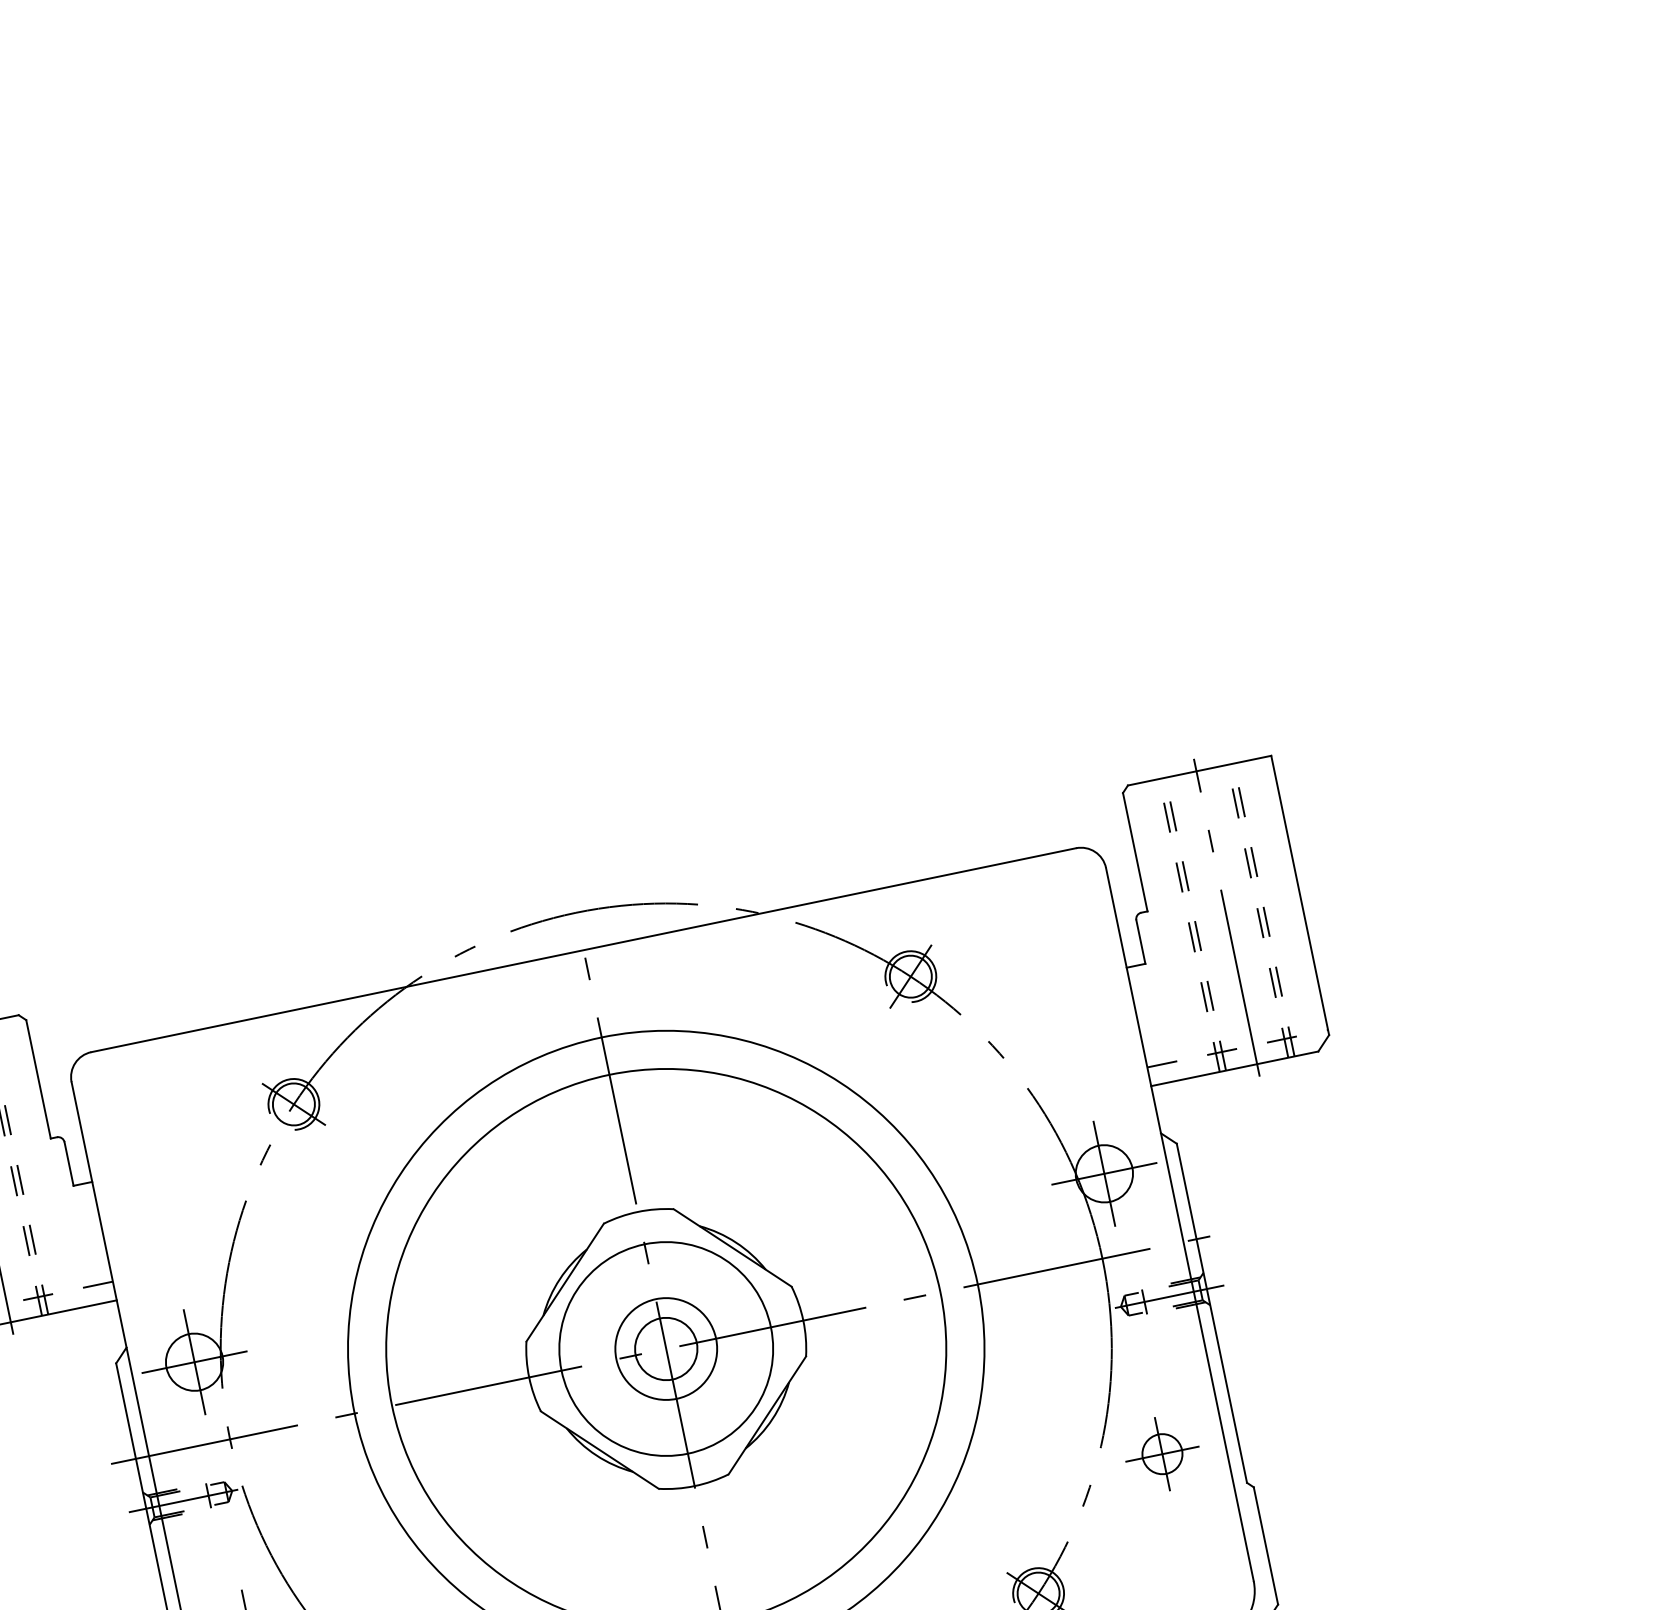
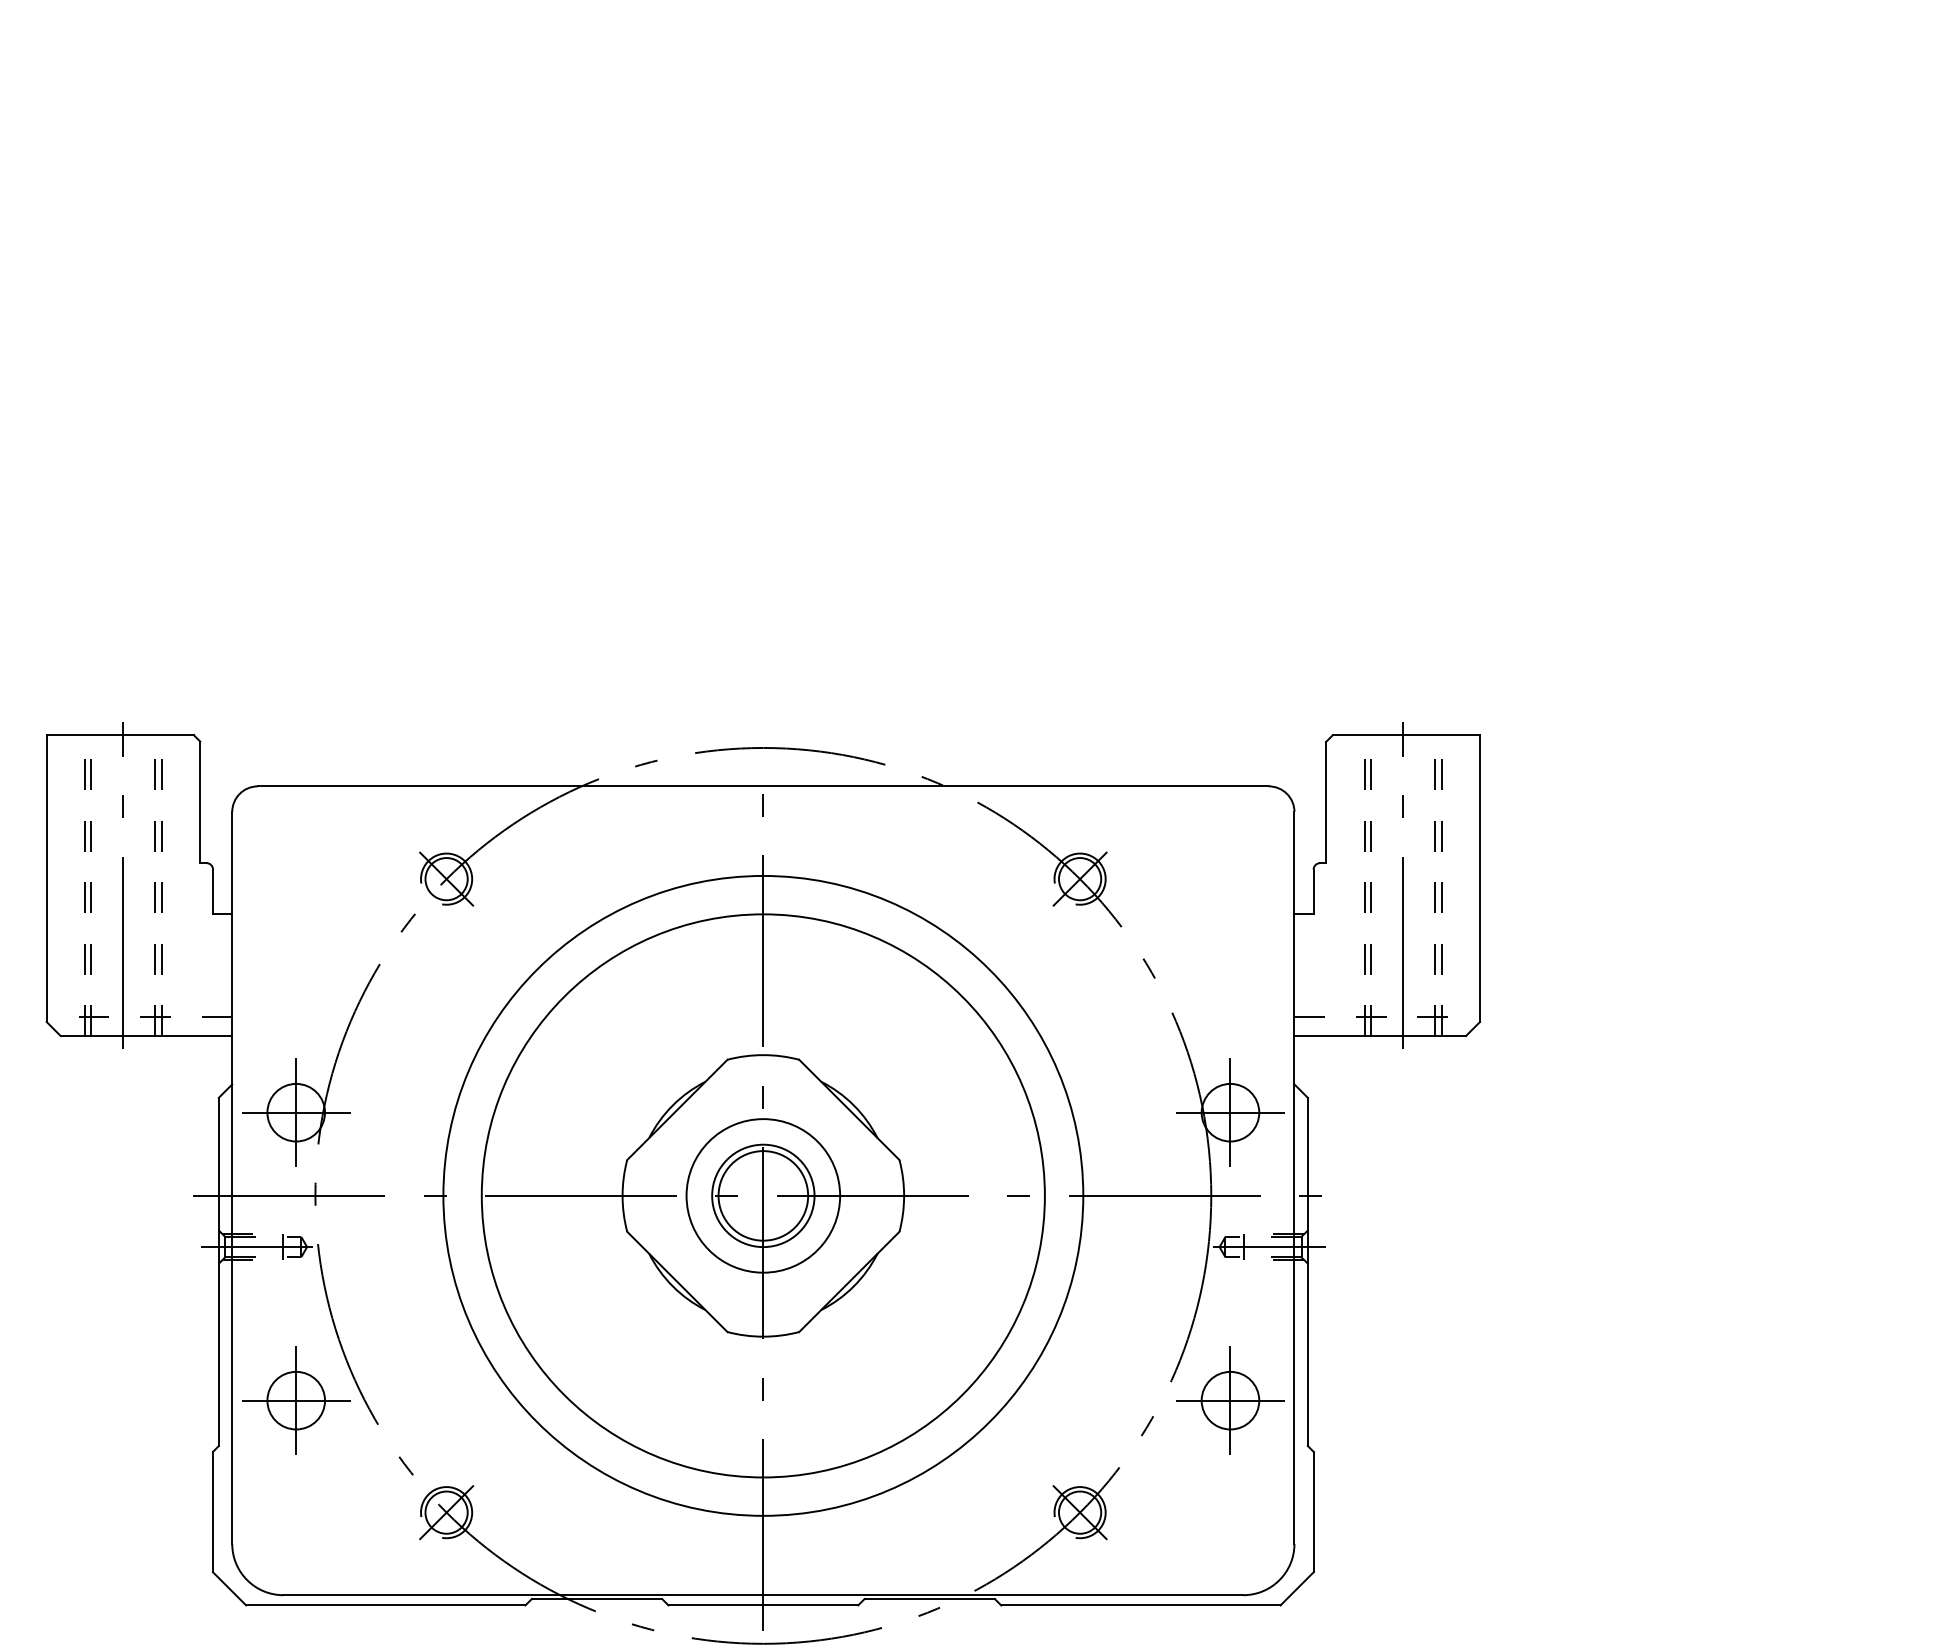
circle: (666, 1348) -> (763, 1195), size x0.71
circle: (666, 1348) -> (763, 1195), size x1.43
part: (1162, 1454) -> (1230, 1400), size x1.43

